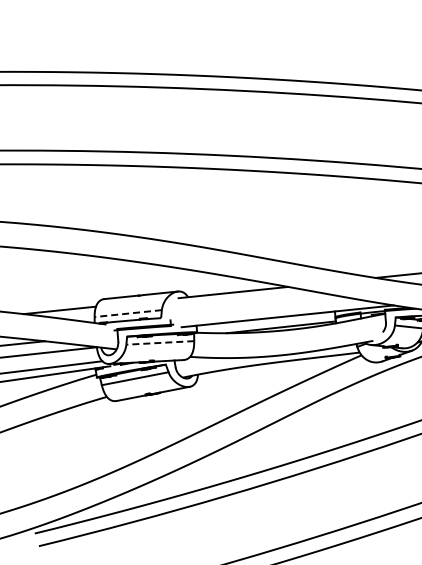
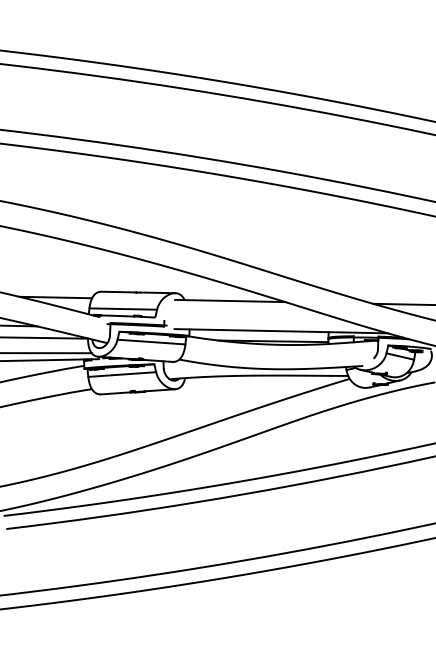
line: (128, 314) -> (123, 309), dashed -> solid
line: (160, 343) -> (151, 342), dashed -> solid

